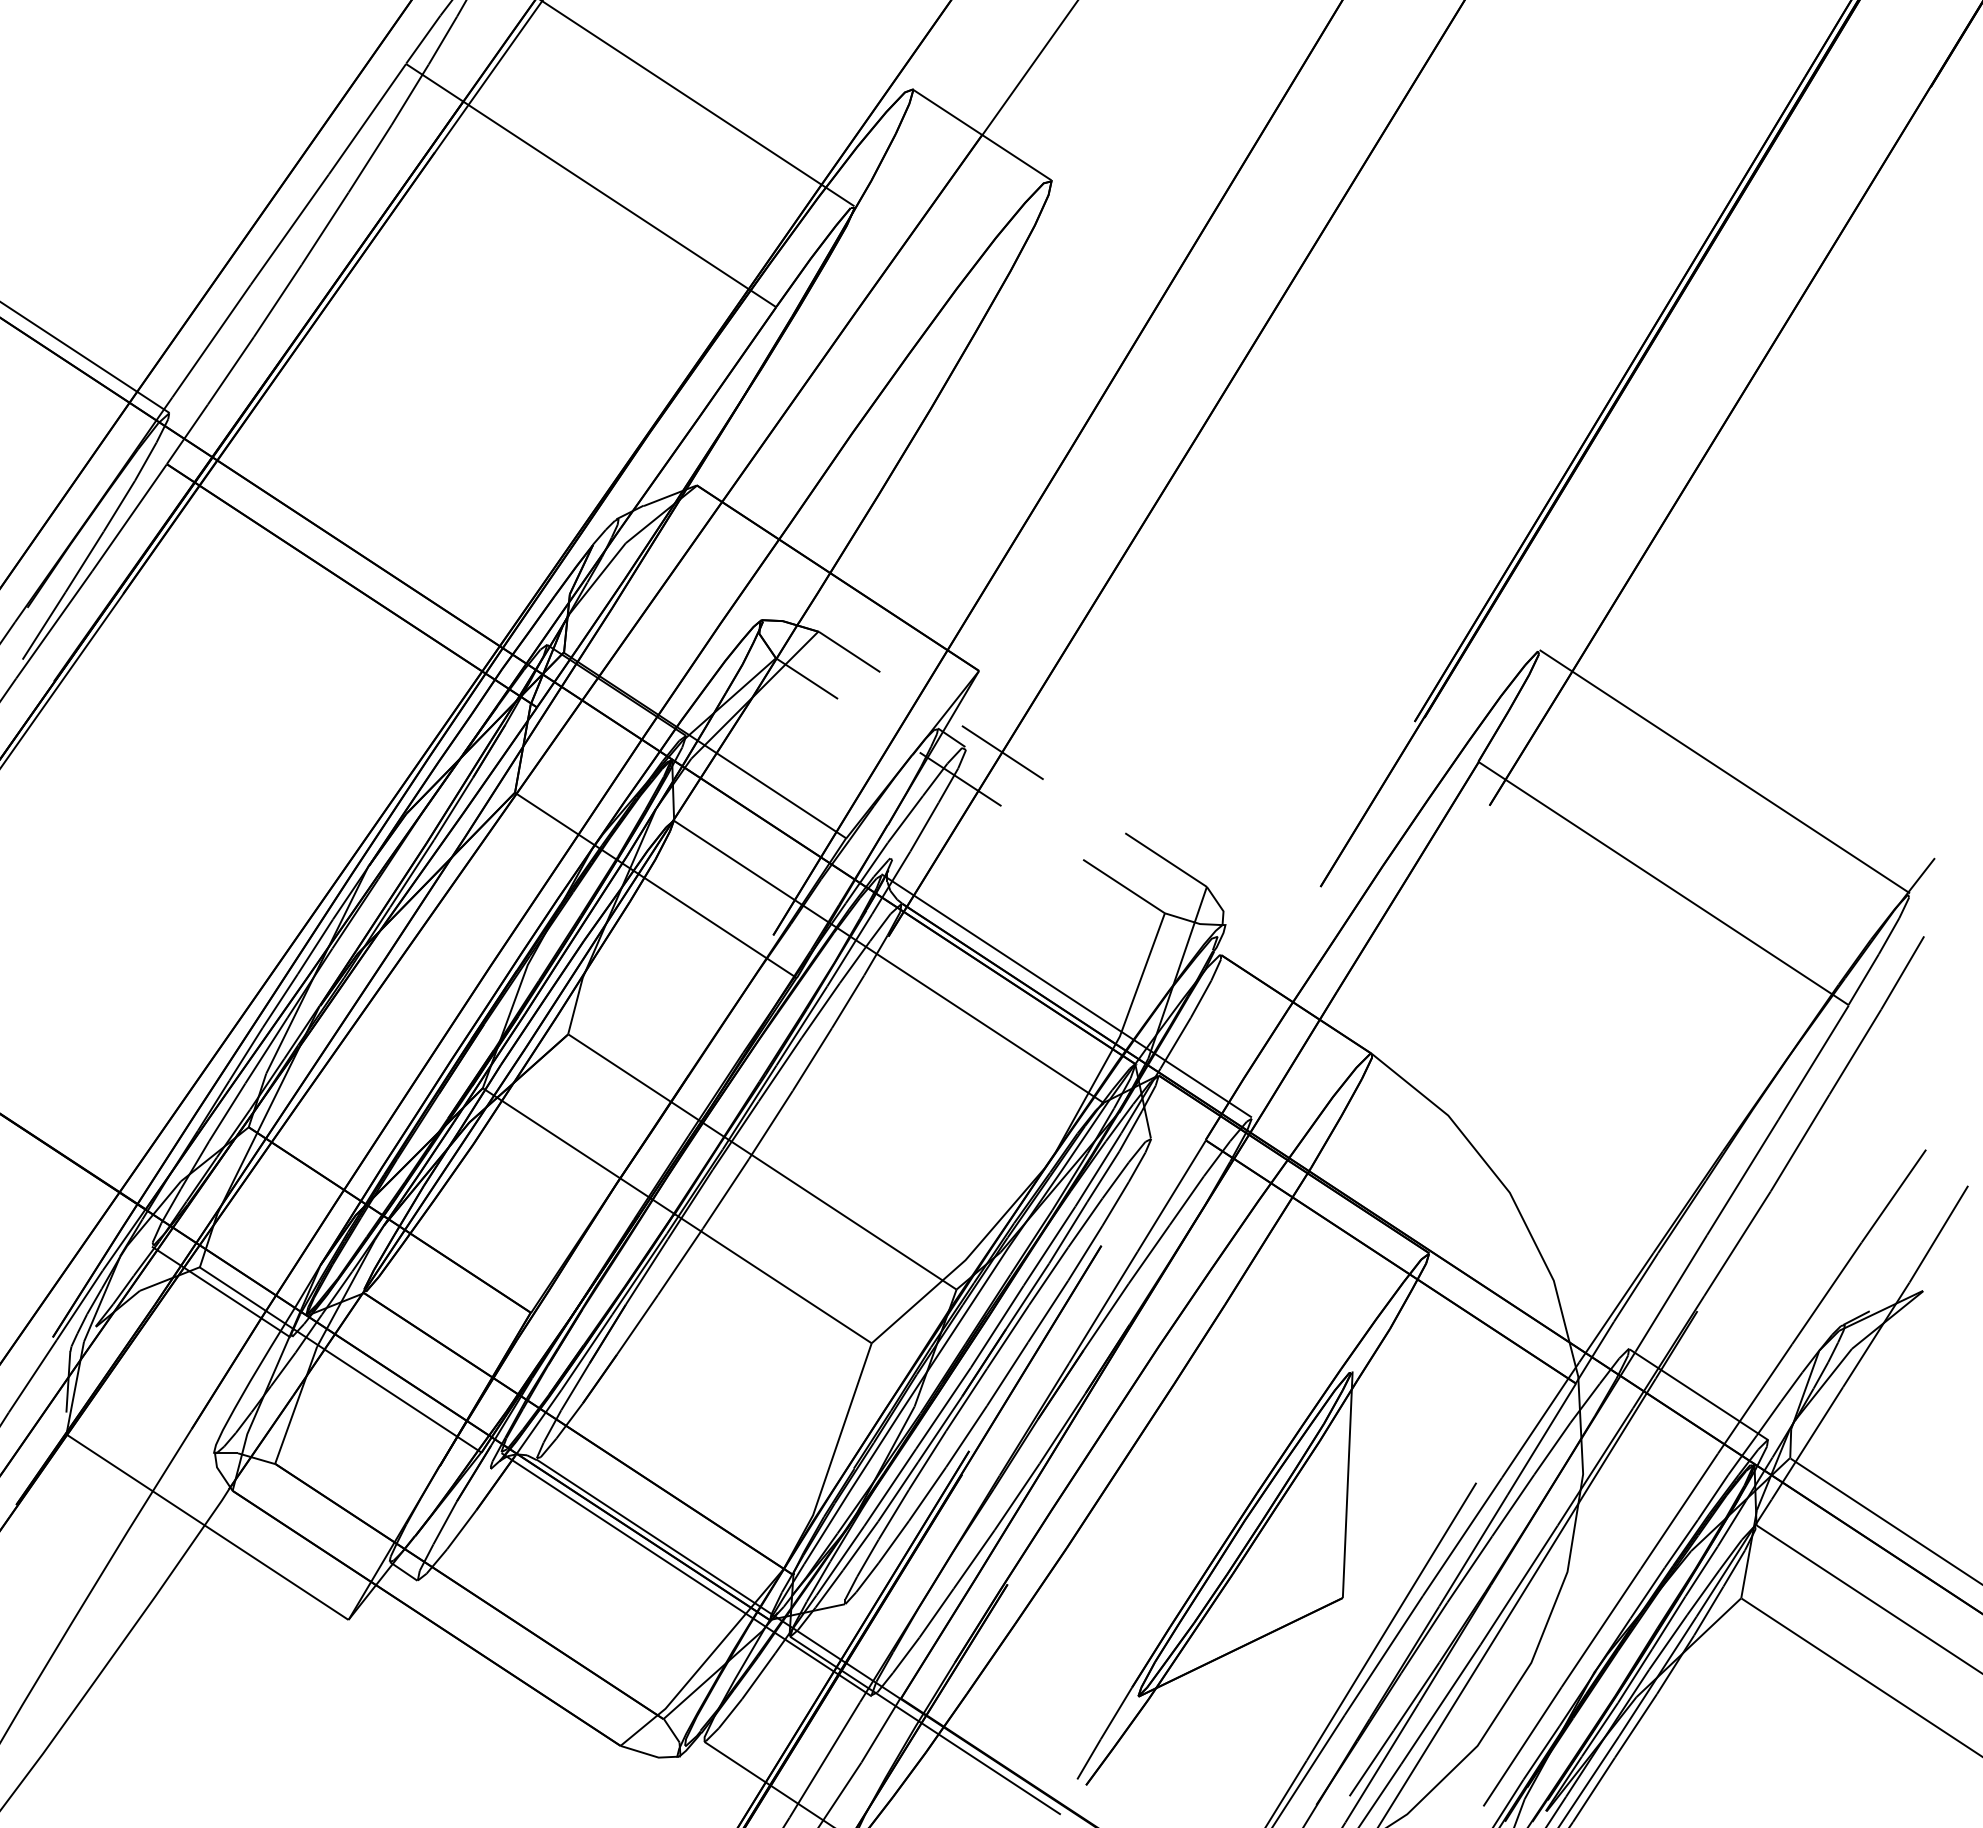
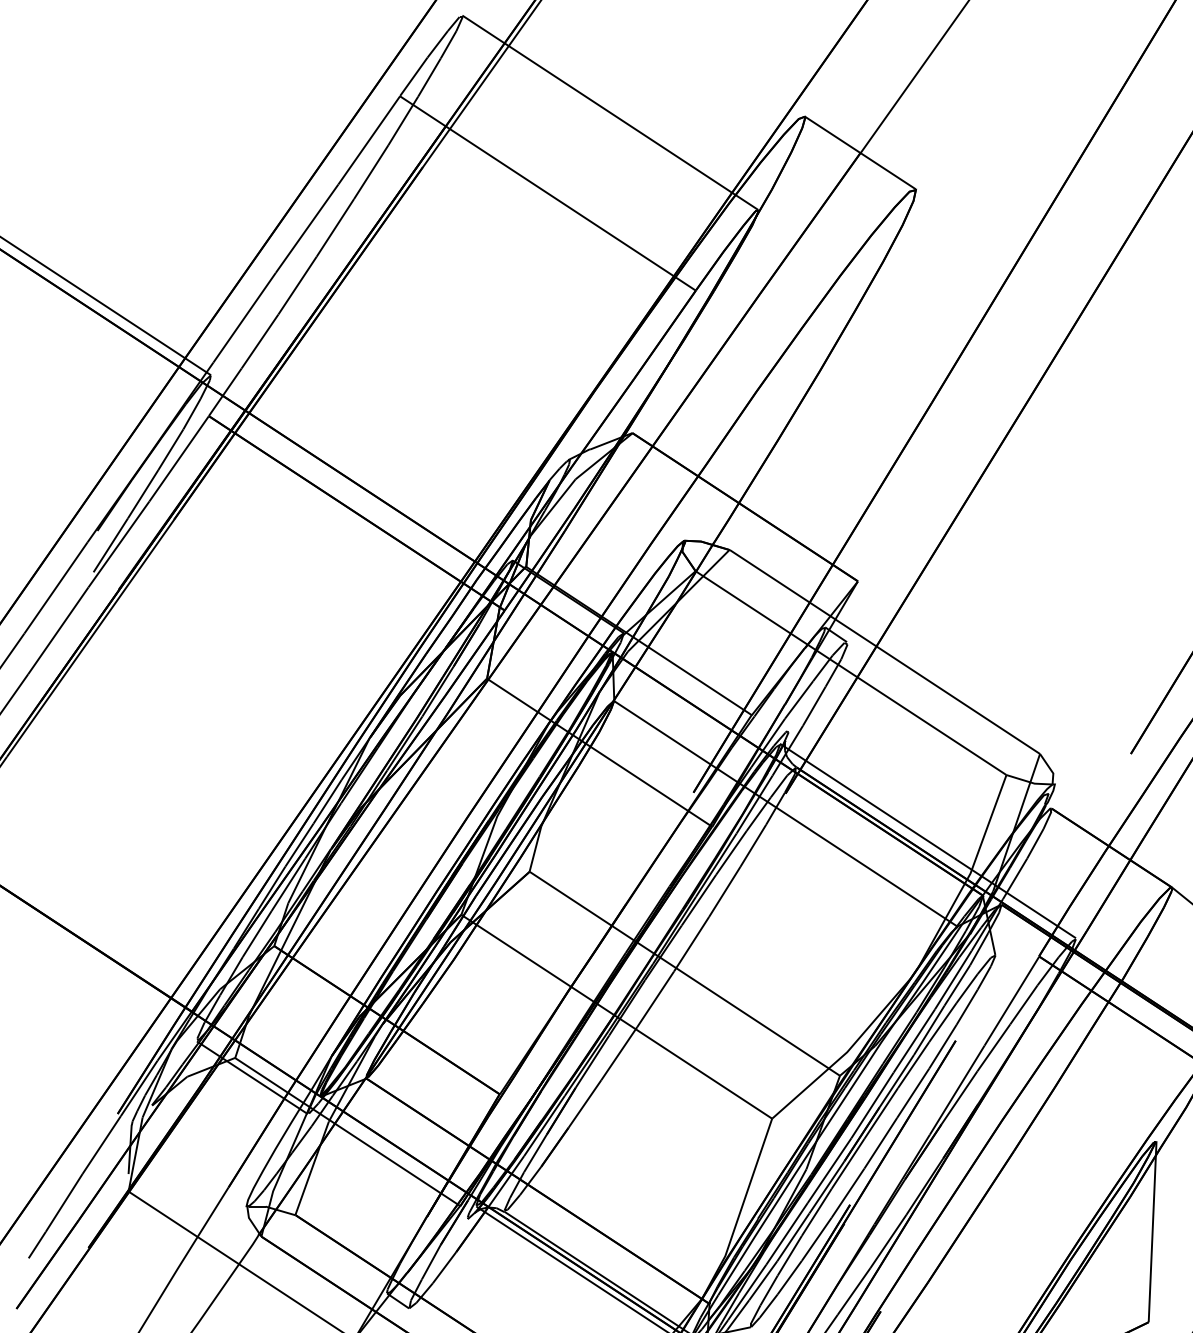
line: (1012, 759) -> (884, 652), dashed -> solid
line: (970, 785) -> (851, 672), dashed -> solid

